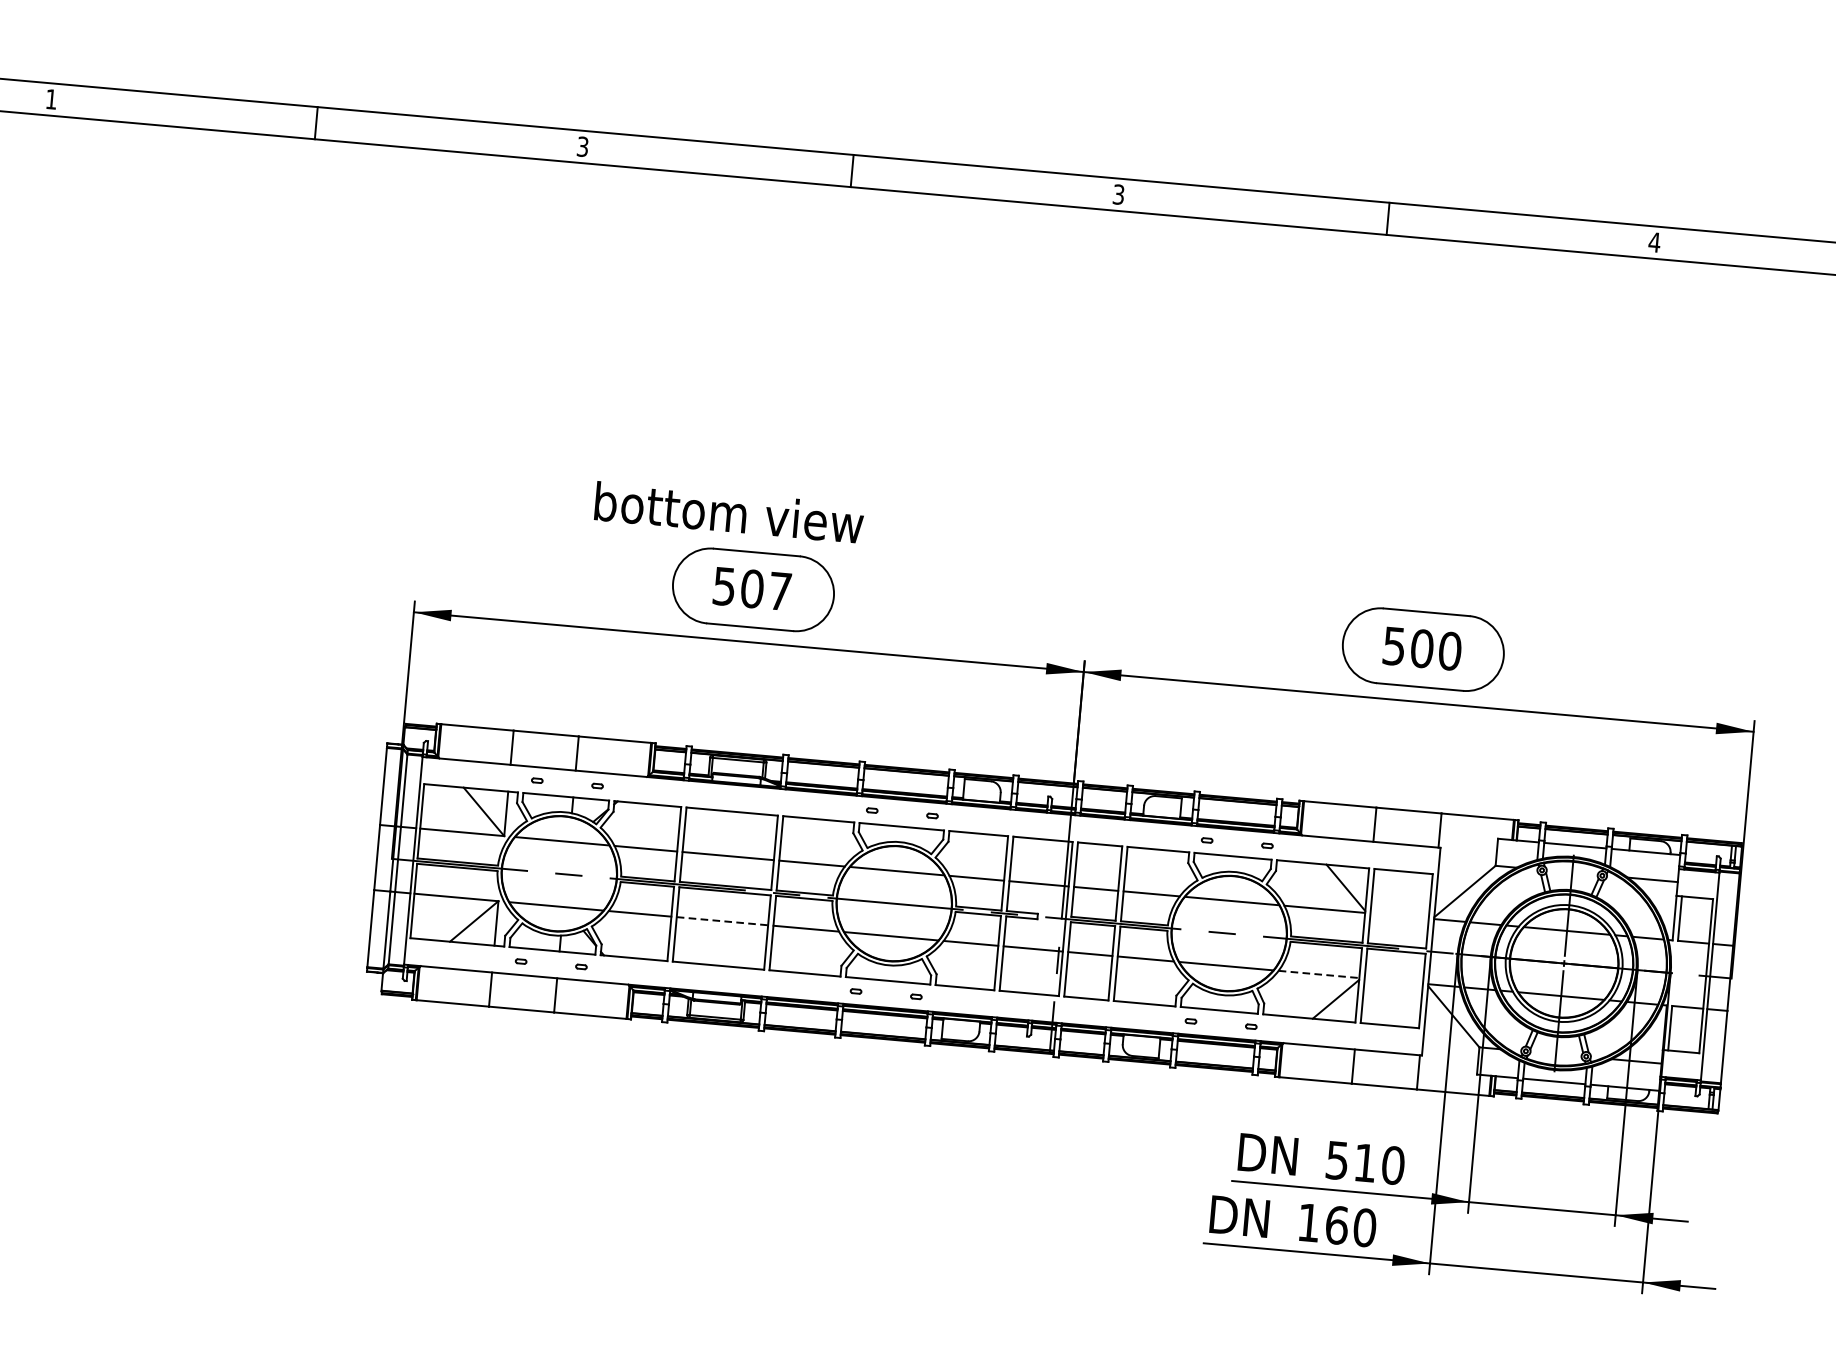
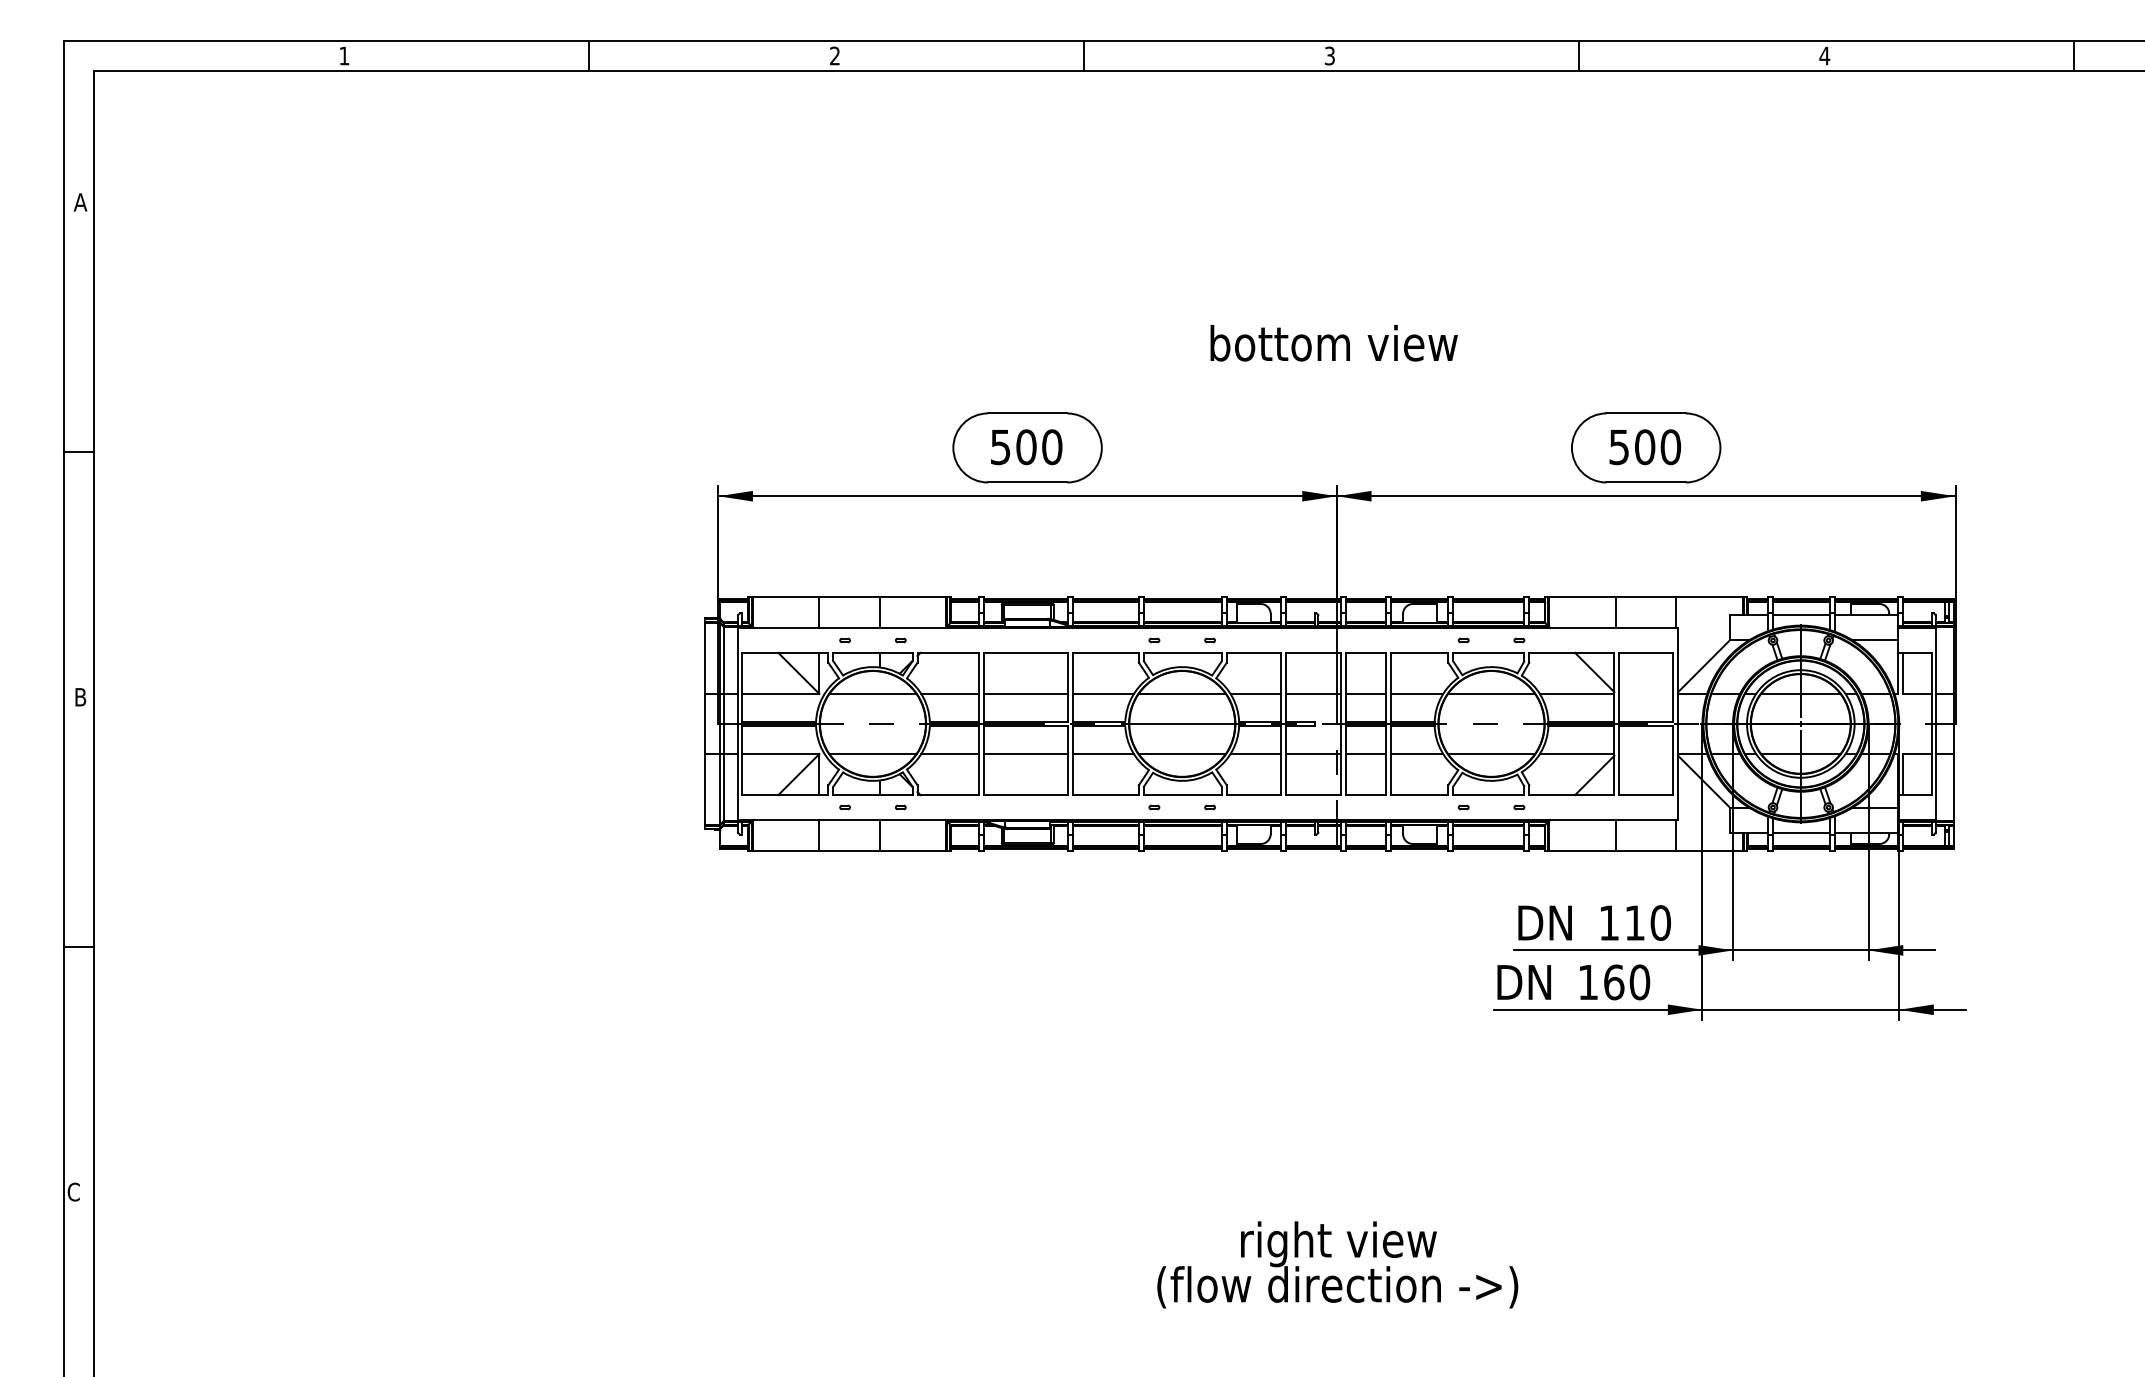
text: (582, 147) -> (834, 56), 3 -> 2
text: (728, 512) -> (1333, 343), moved
text: (780, 591) -> (1052, 447), 507 -> 500
line: (722, 921) -> (1026, 754), dashed -> solid
line: (1319, 974) -> (1577, 754), dashed -> solid
text: (1336, 1159) -> (1608, 922), 510 -> 110

